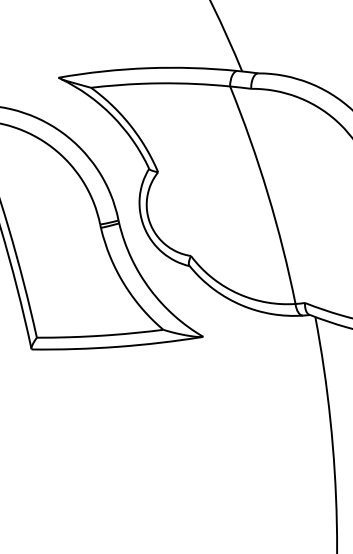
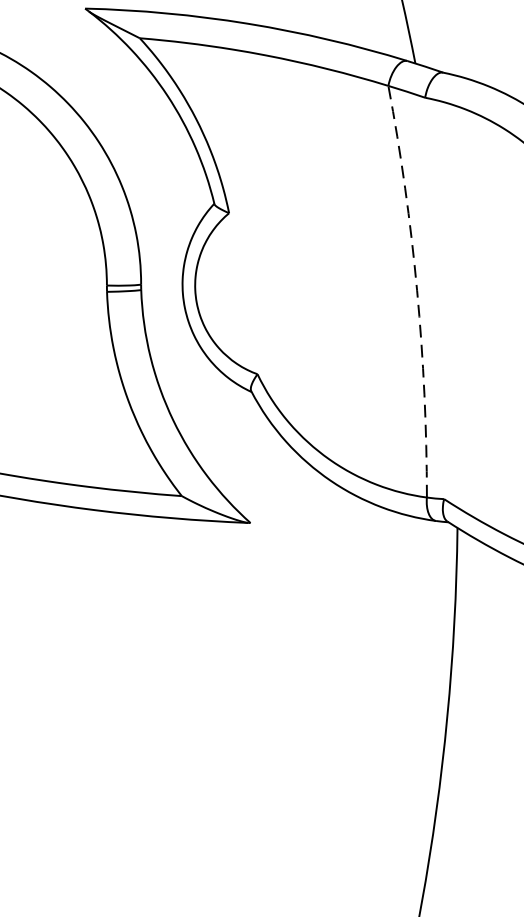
arc: (267, 193) -> (416, 290), solid -> dashed

